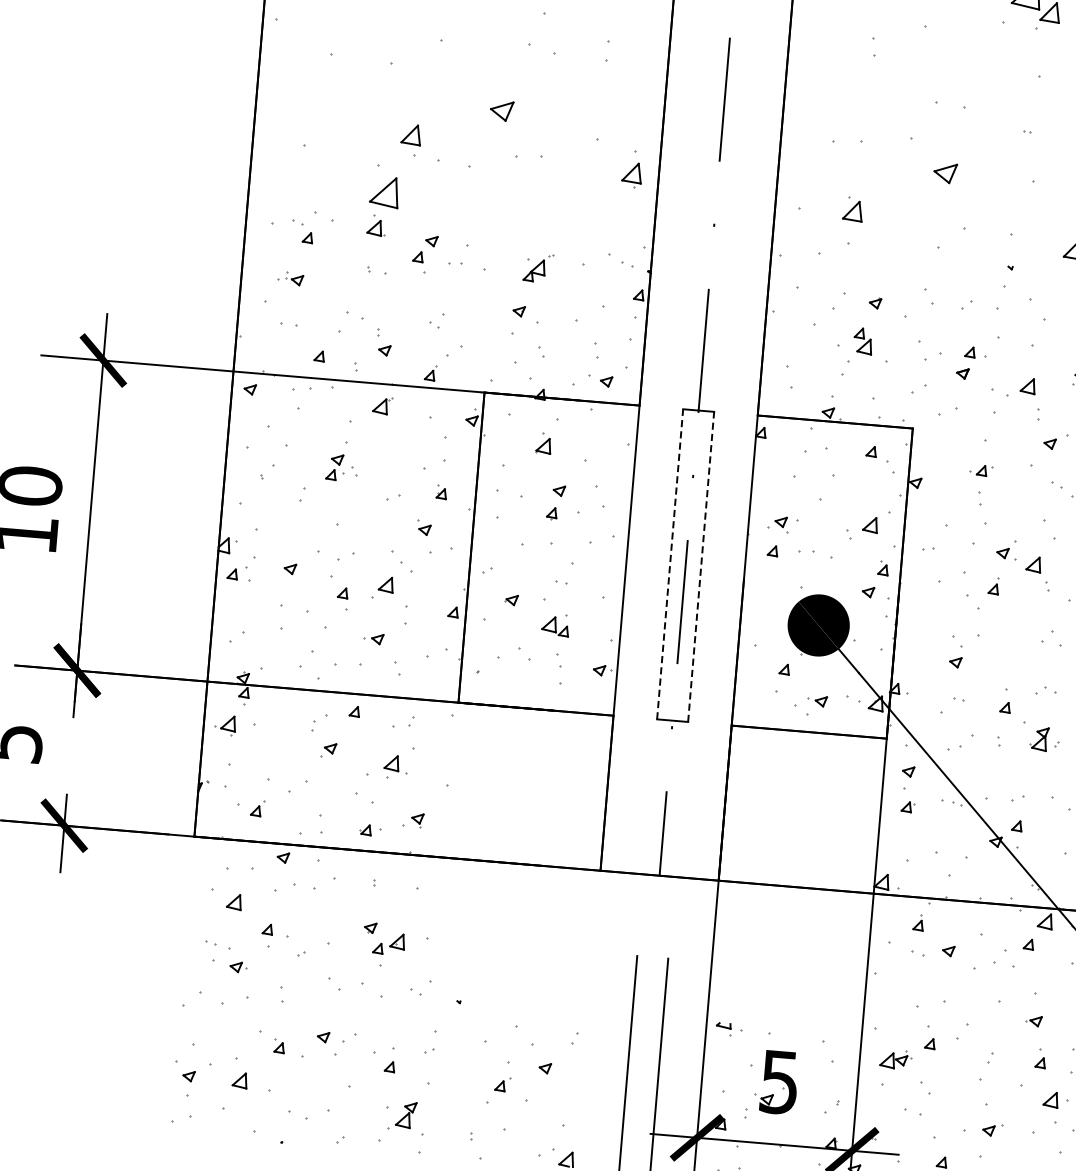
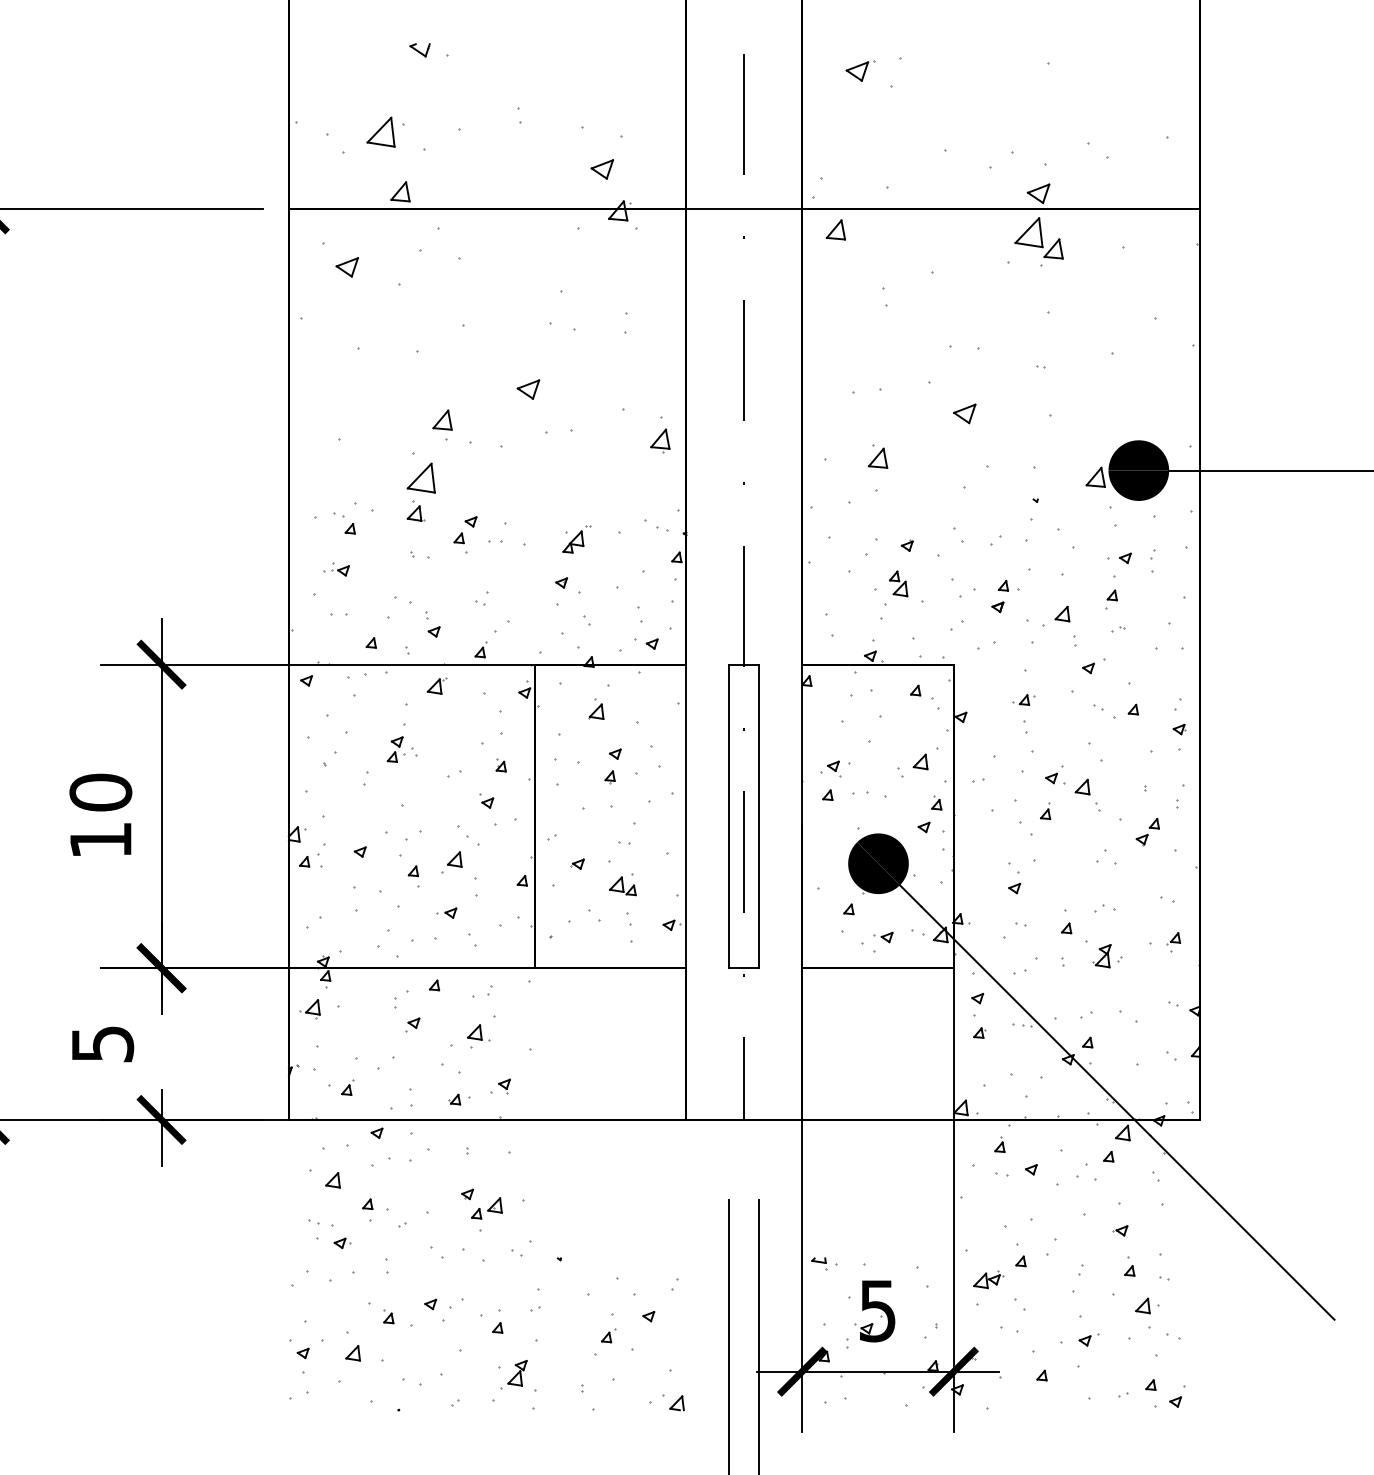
line: (670, 564) -> (729, 816), dashed -> solid
line: (701, 566) -> (759, 816), dashed -> solid

